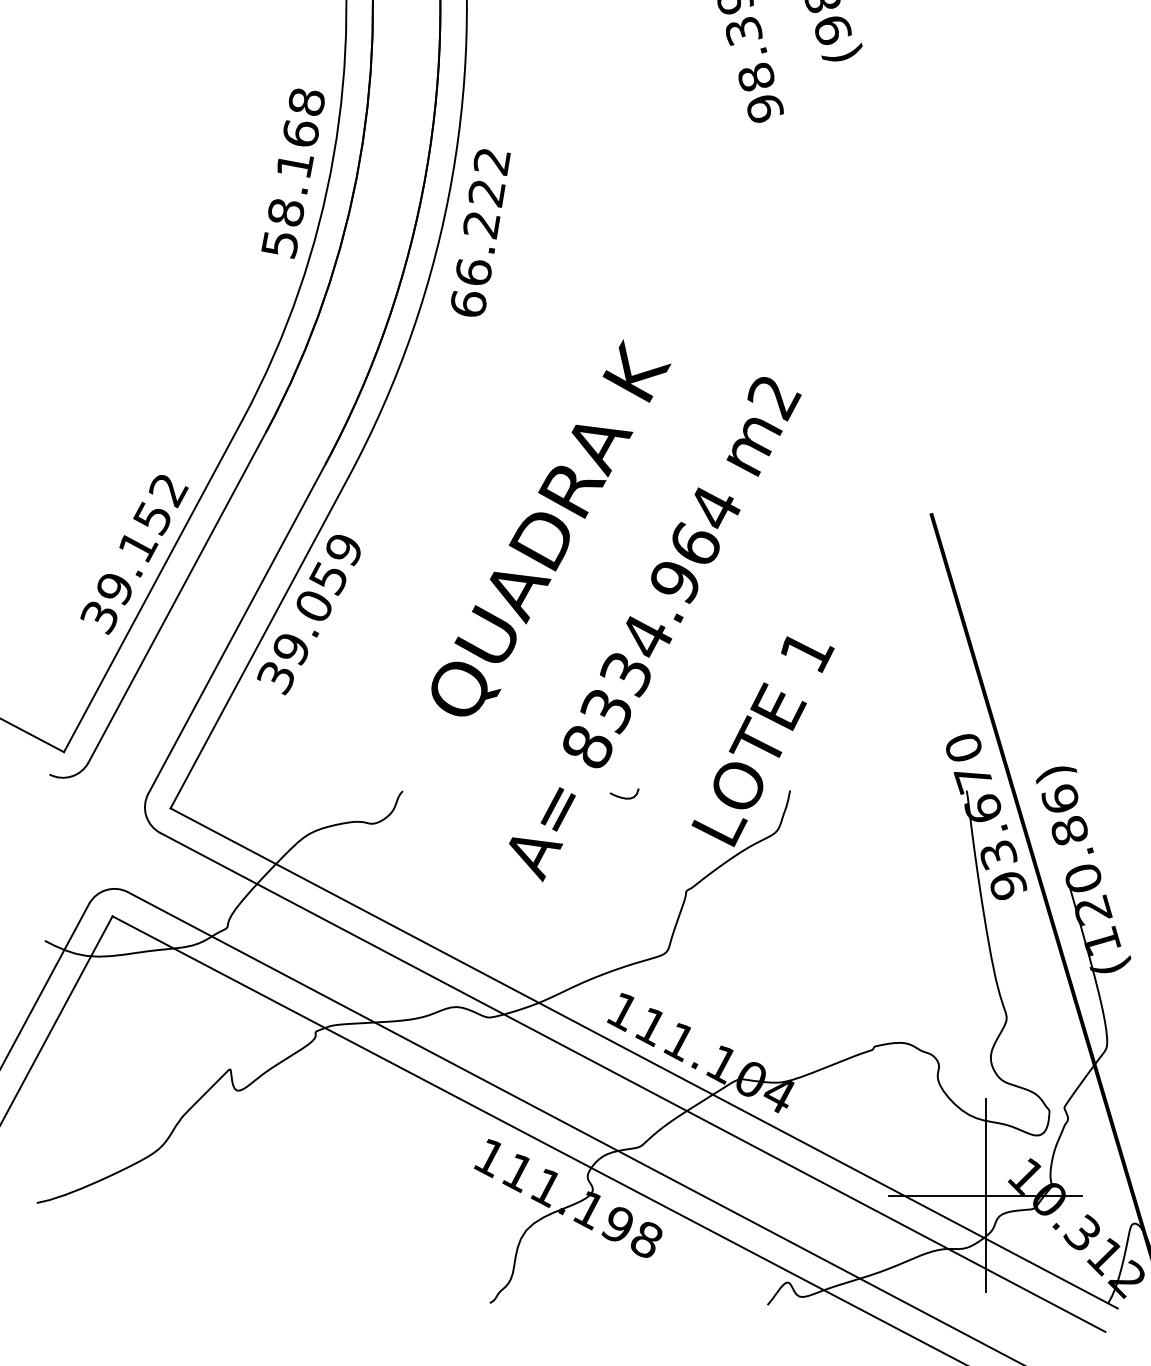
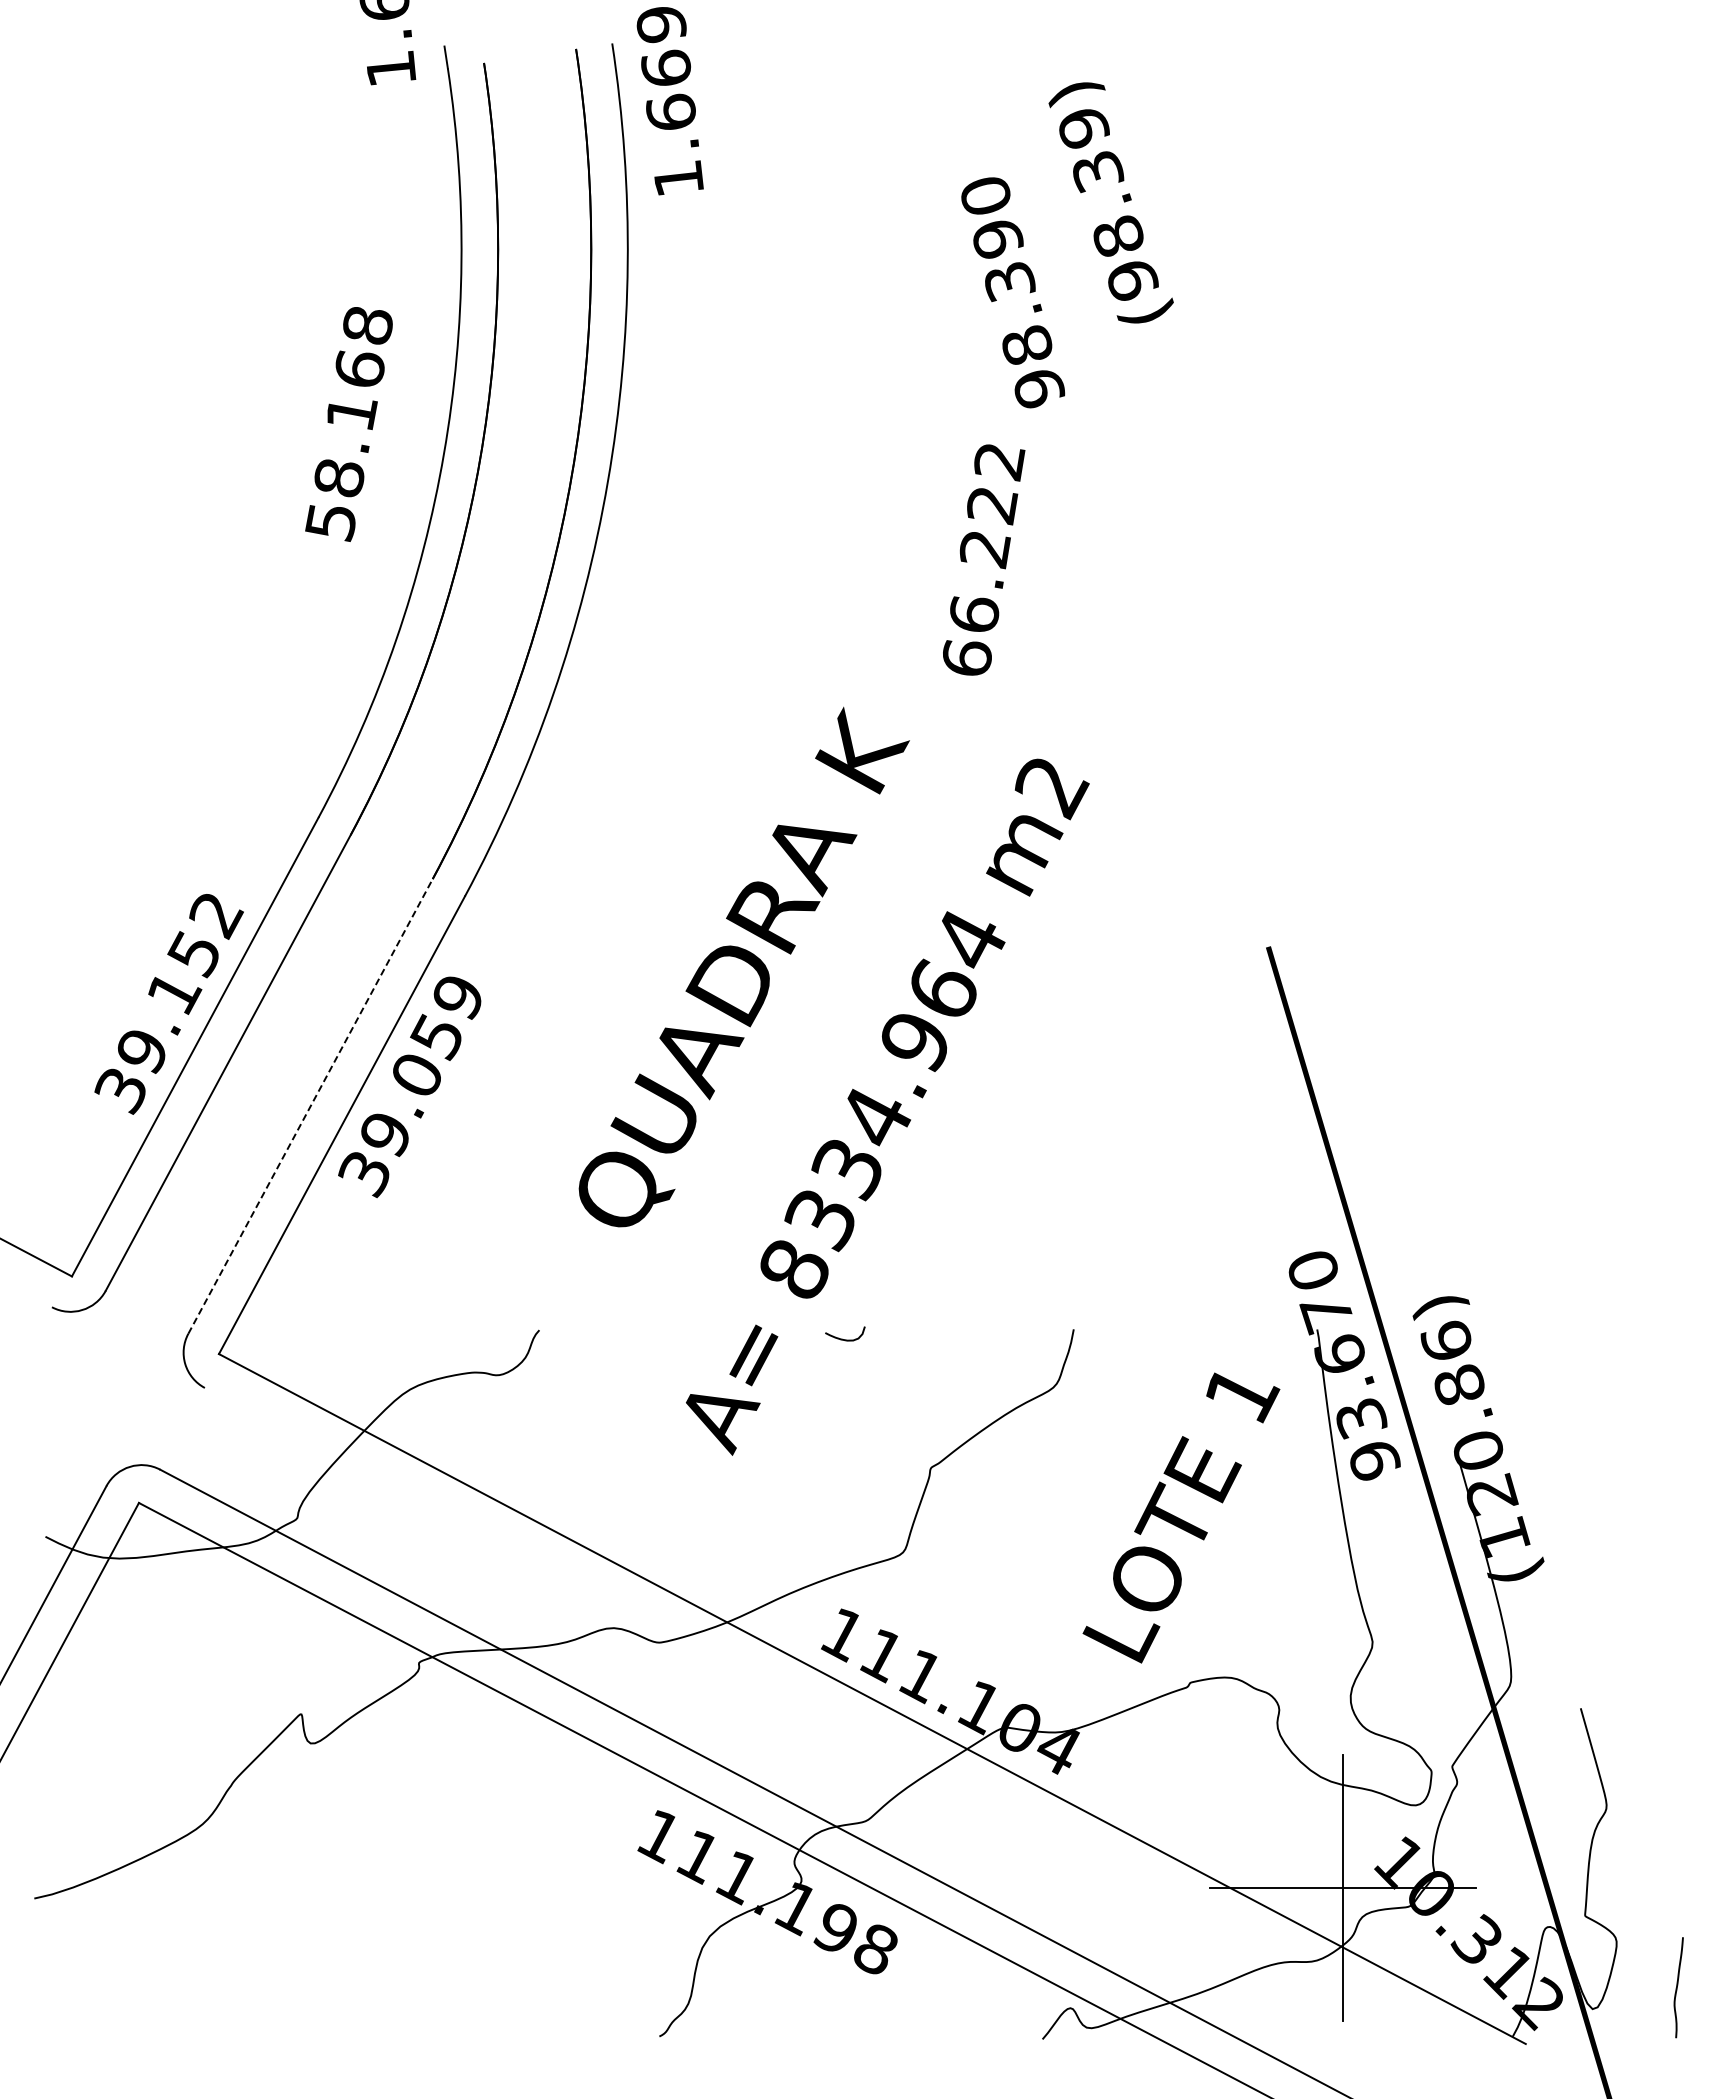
text: (292, 173) -> (348, 424), moved
text: (481, 232) -> (984, 559), moved
line: (236, 628) -> (310, 1106), solid -> dashed
text: (763, 741) -> (1181, 1517), moved
line: (632, 1081) -> (856, 1731), removed

